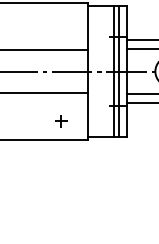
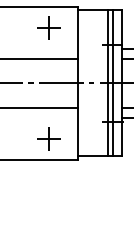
part: (61, 21) -> (49, 27), added
part: (61, 120) -> (49, 138), size x1.67

